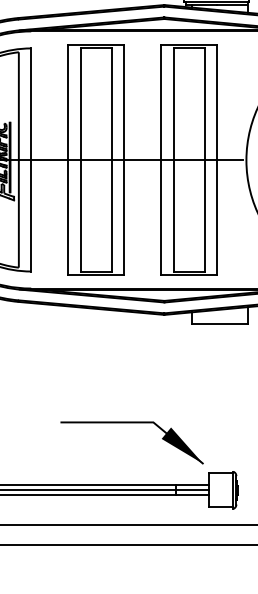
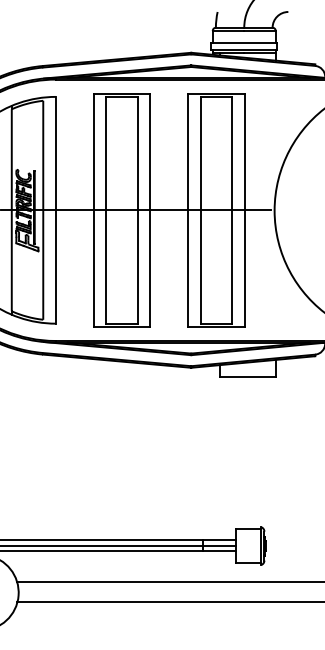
part: (132, 422) -> (158, 477), removed

